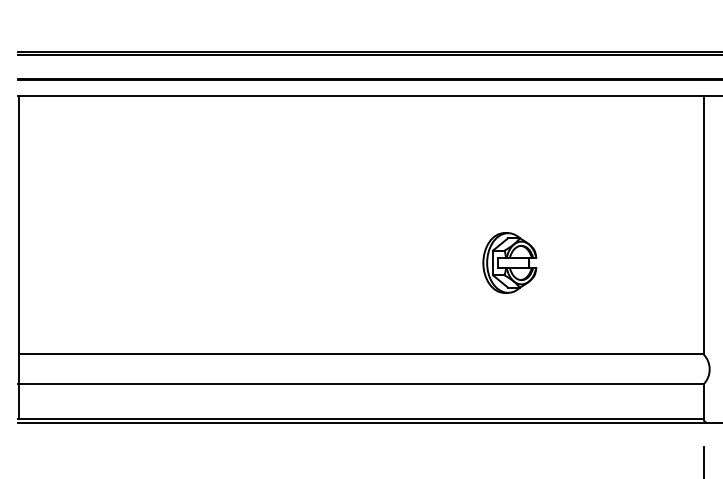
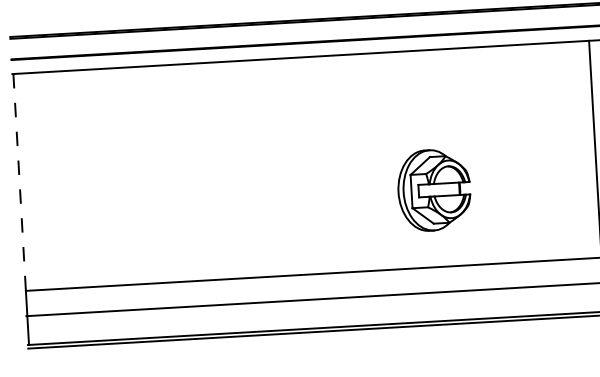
line: (18, 225) -> (19, 182), solid -> dashed
part: (509, 262) -> (433, 189), size x1.6

